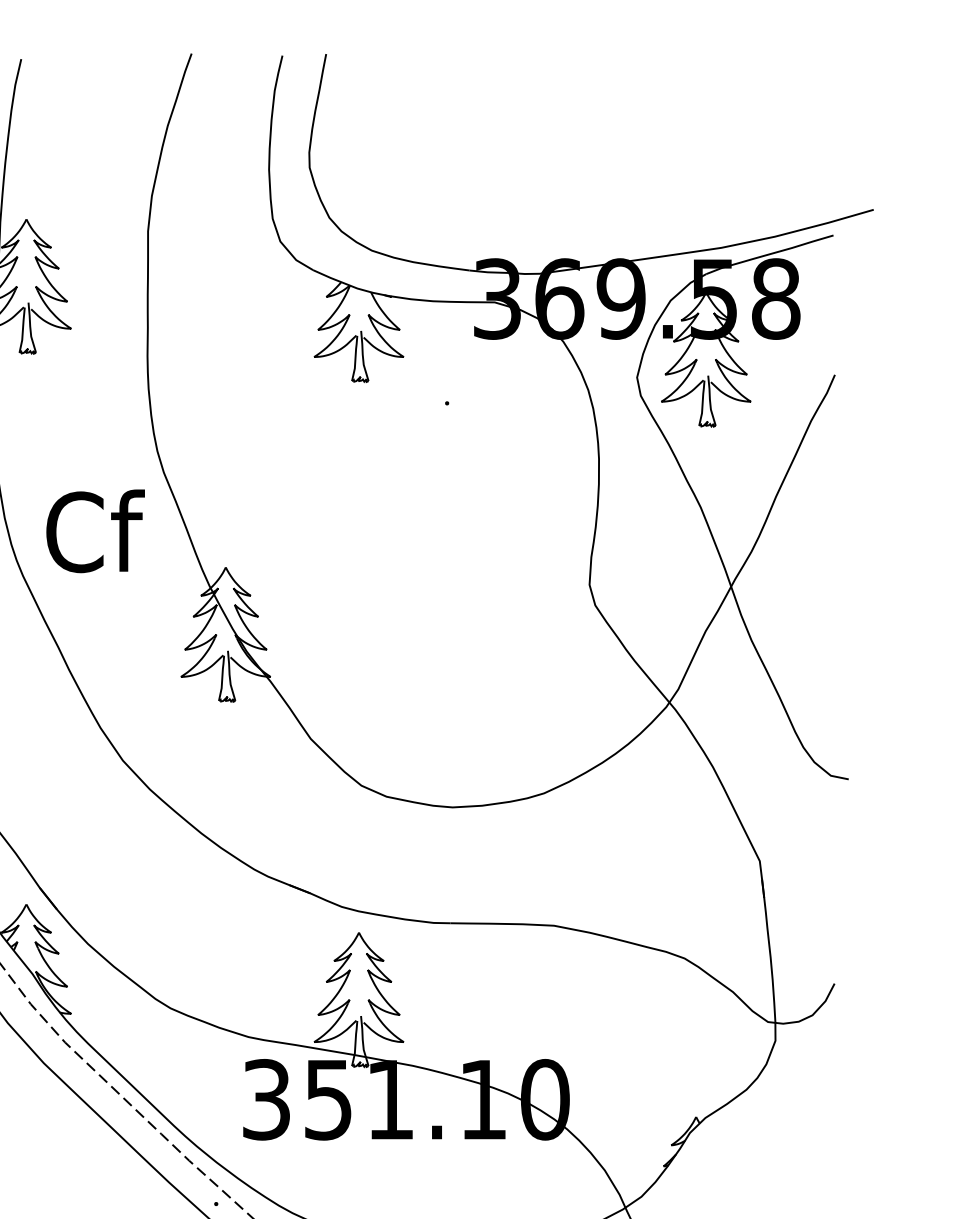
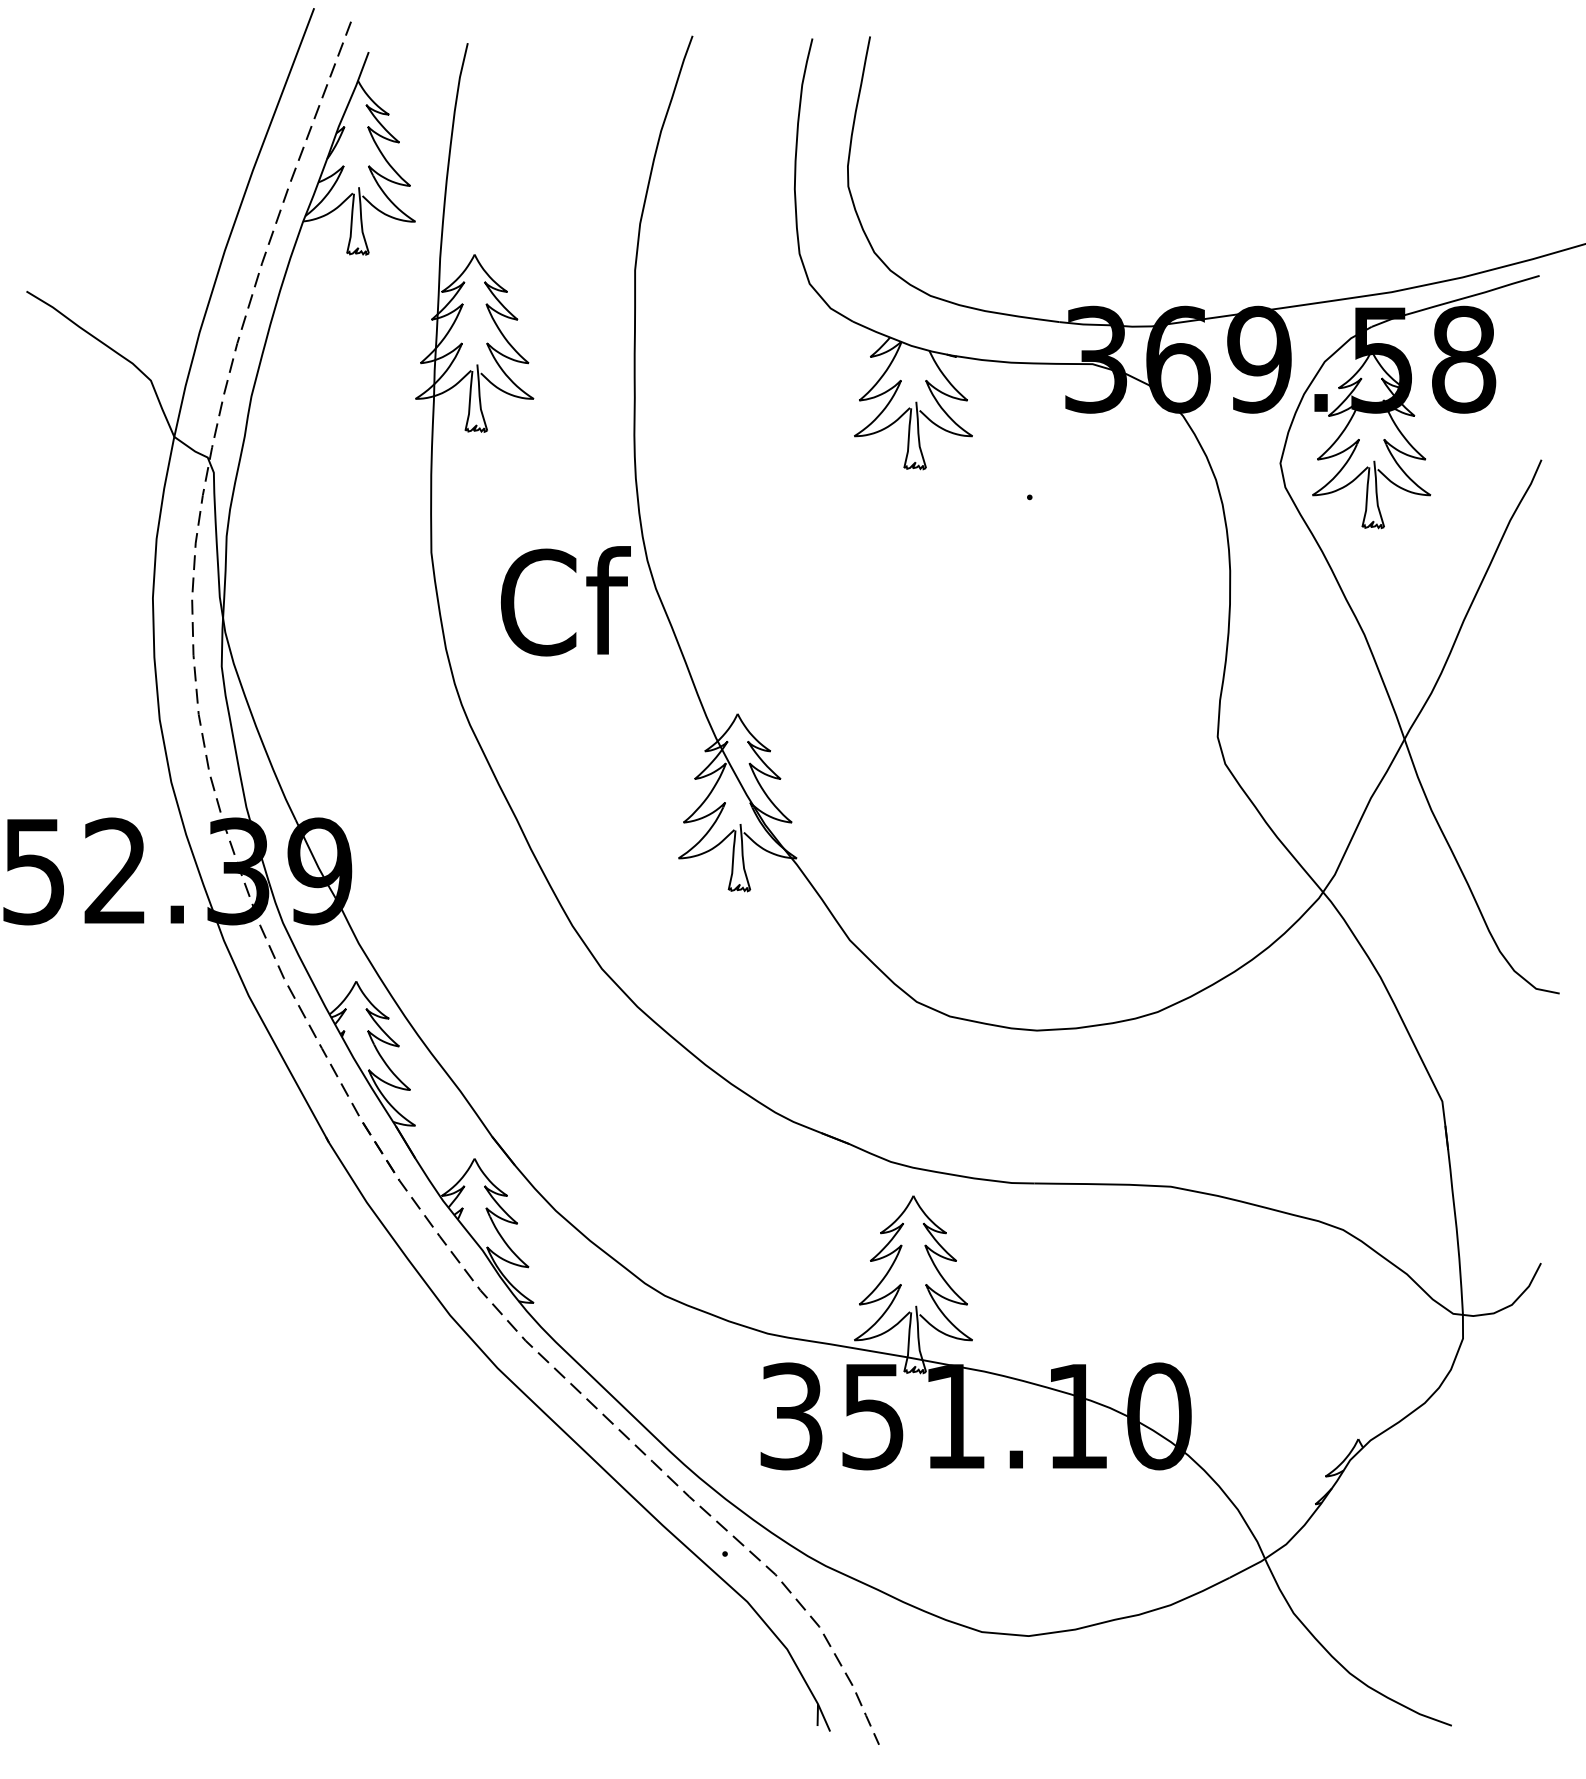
text: (95, 531) -> (565, 601), moved

